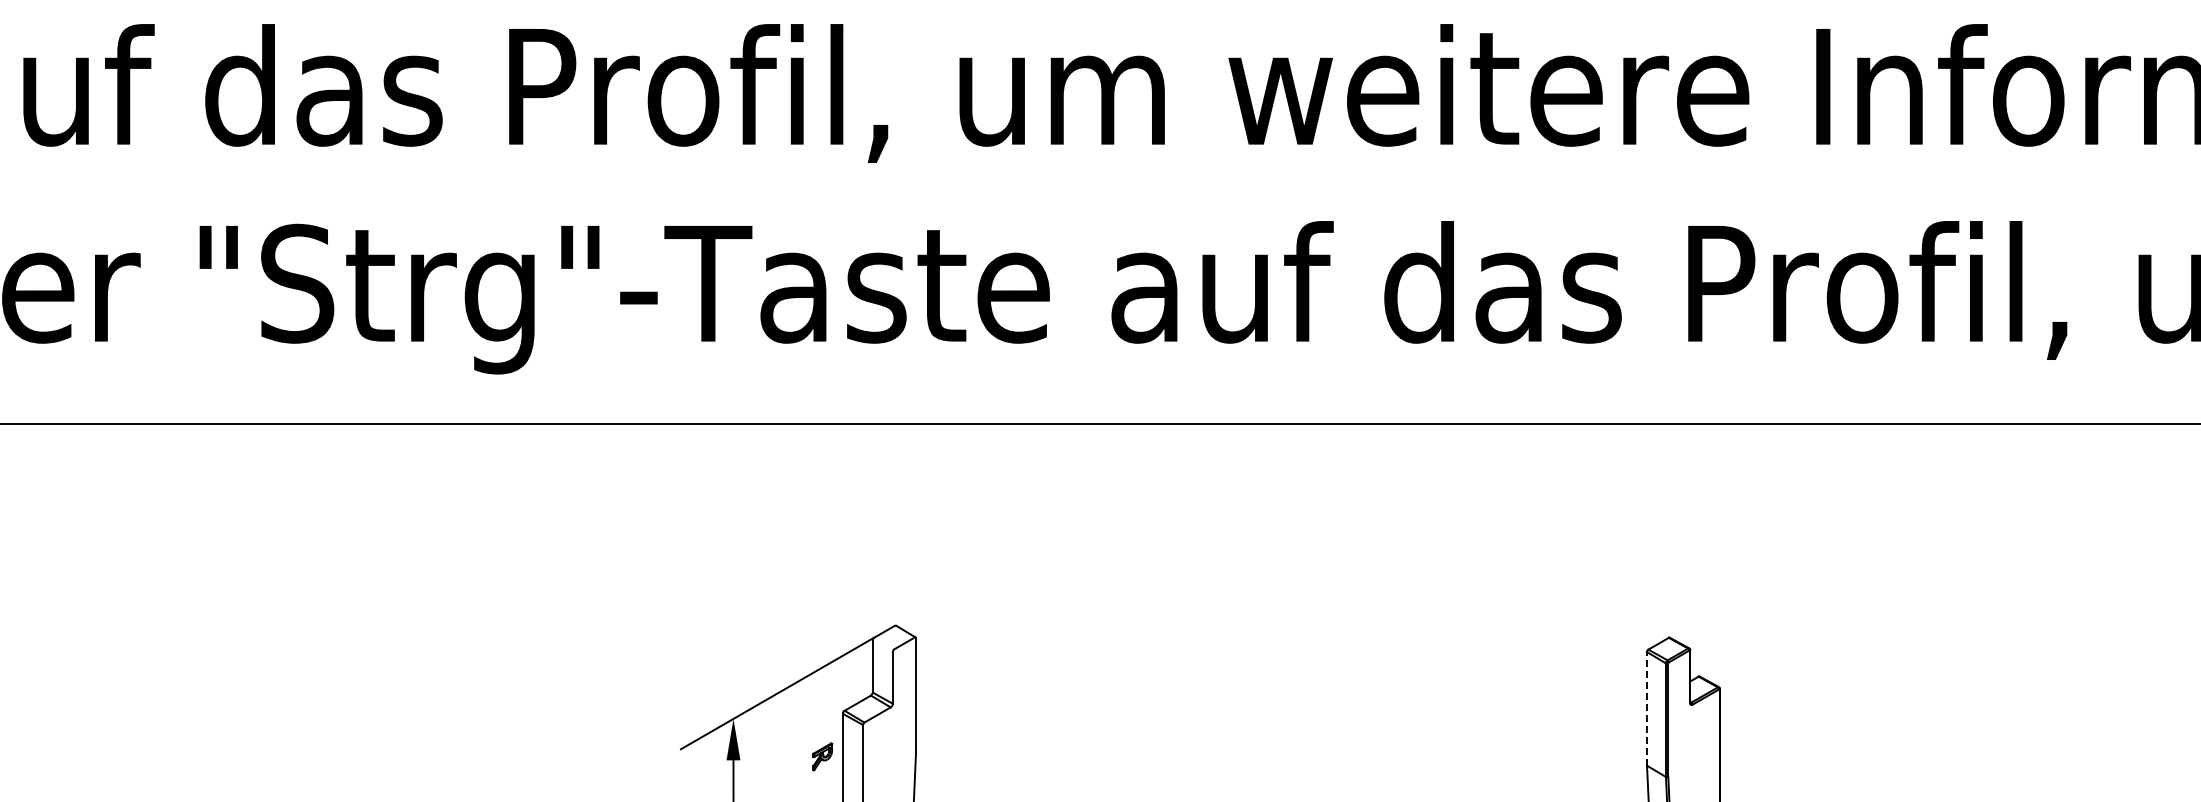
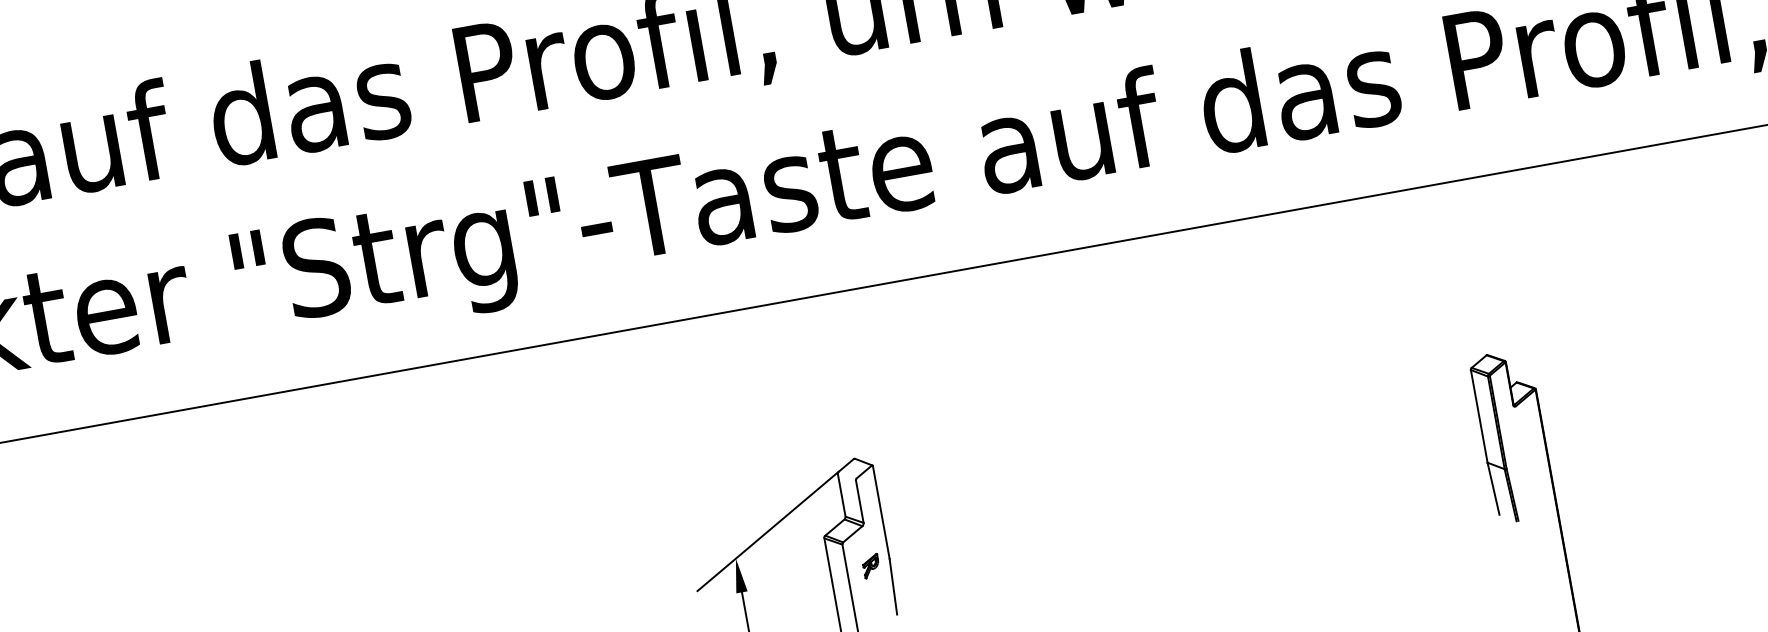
line: (1647, 708) -> (1479, 416), dashed -> solid
part: (822, 756) -> (871, 565), moved

